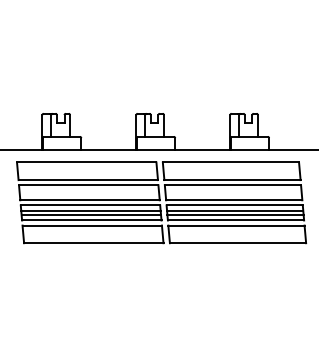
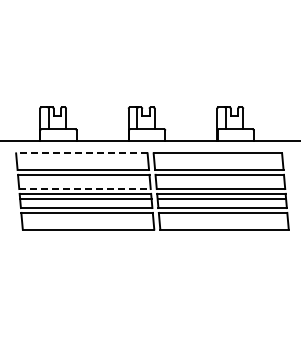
line: (86, 162) -> (81, 153), solid -> dashed
line: (90, 200) -> (85, 189), solid -> dashed
line: (90, 214) -> (85, 202), removed
line: (234, 214) -> (221, 202), removed

